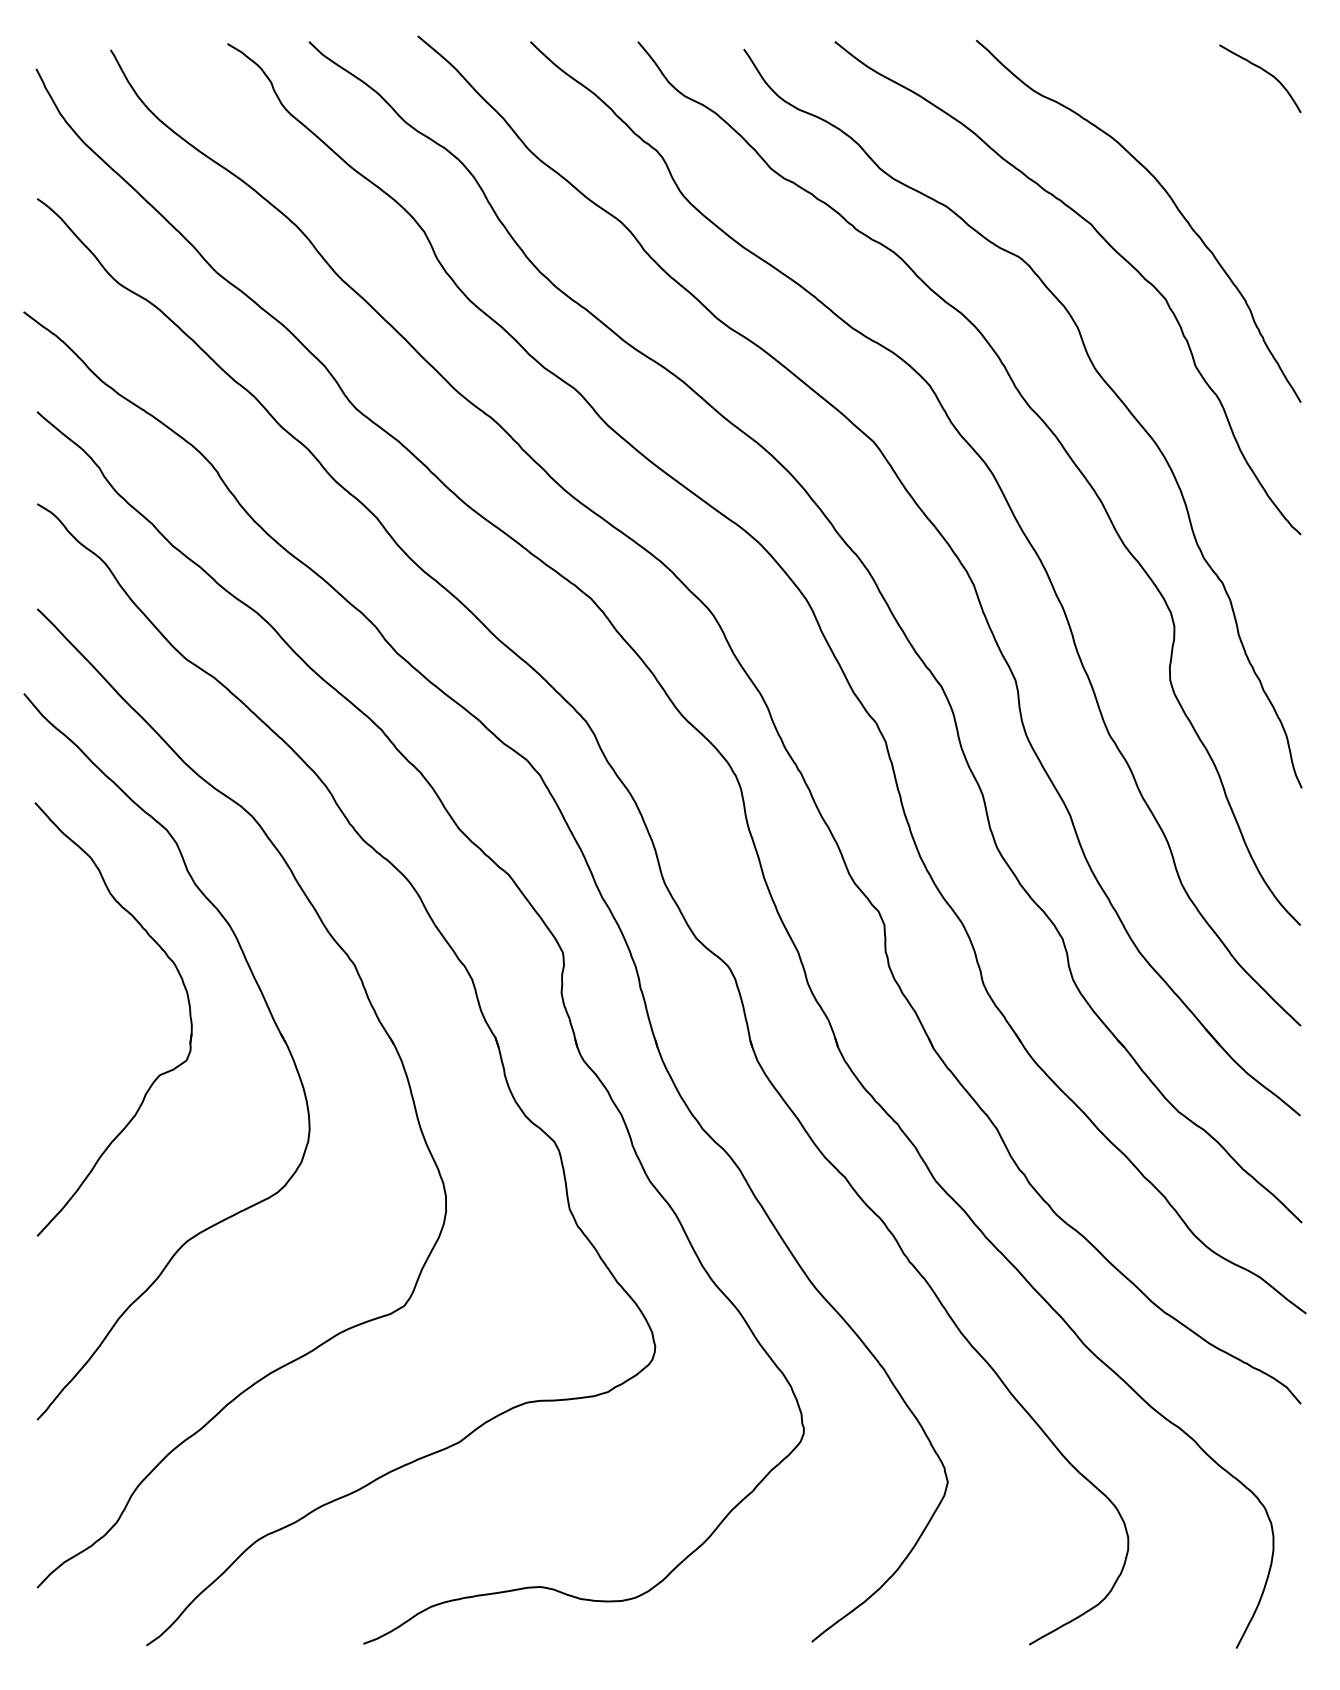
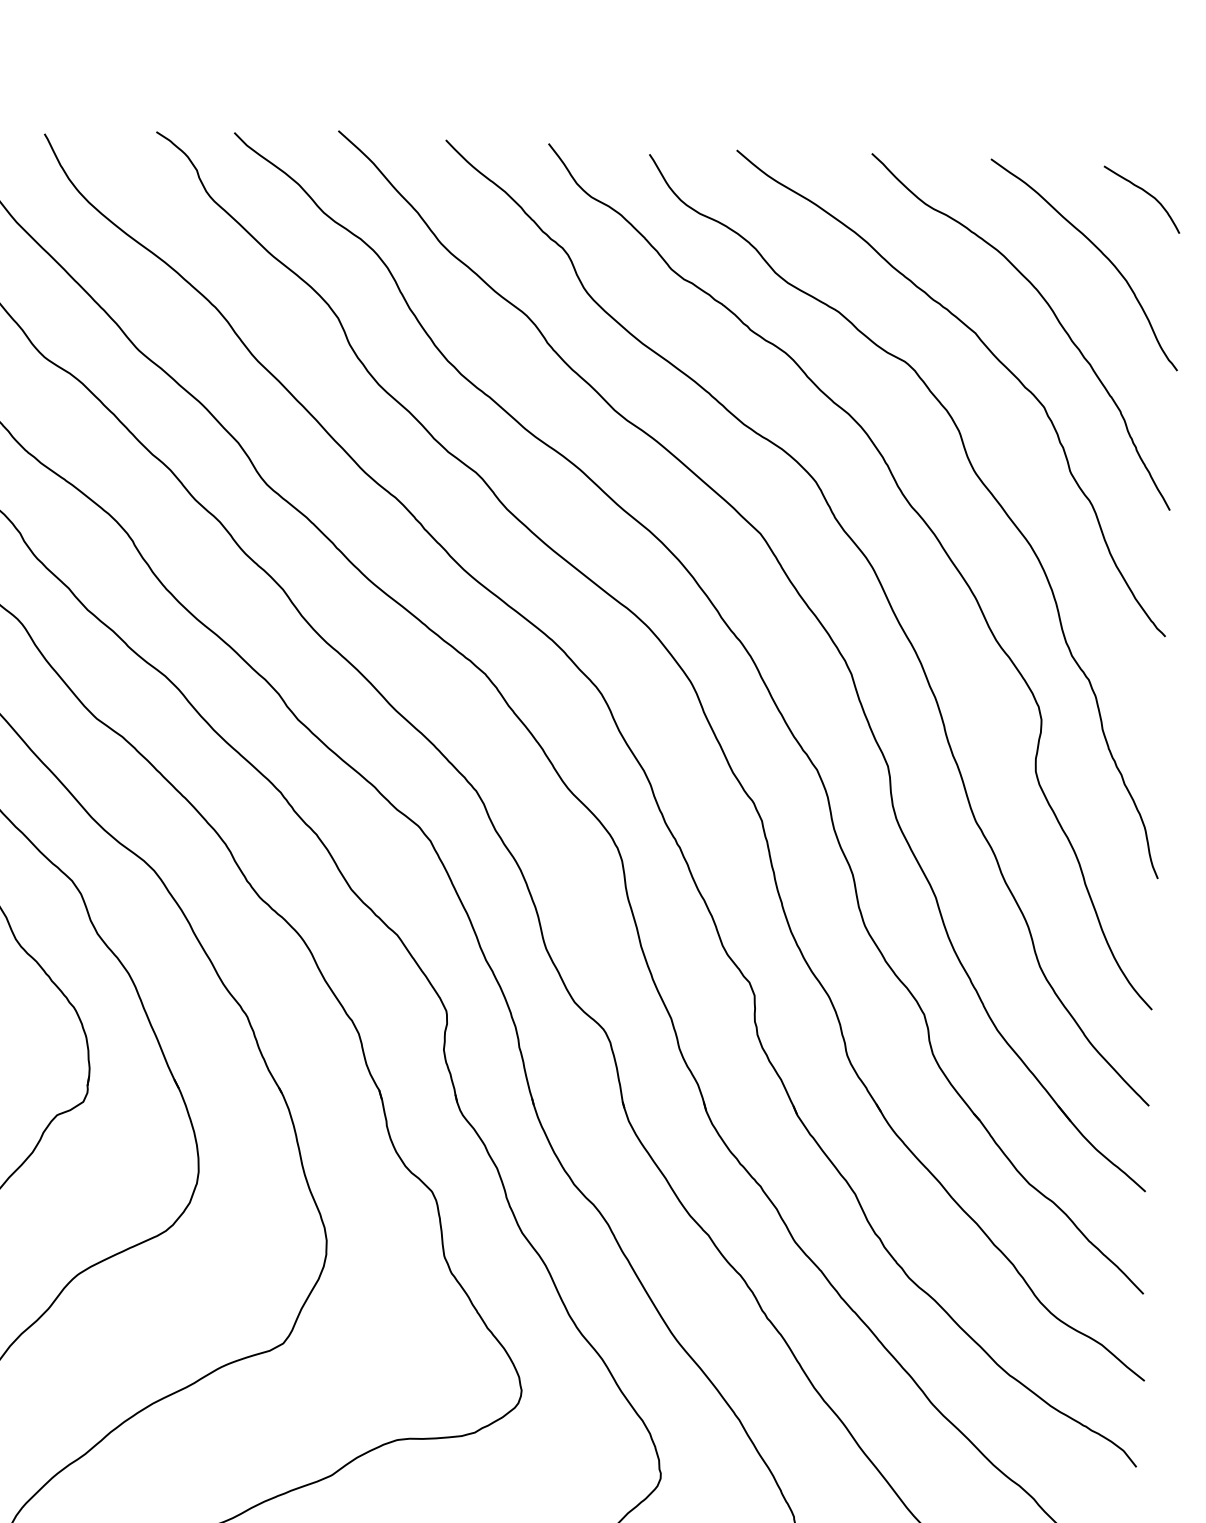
curve: (1215, 132) -> (1097, 249), added

